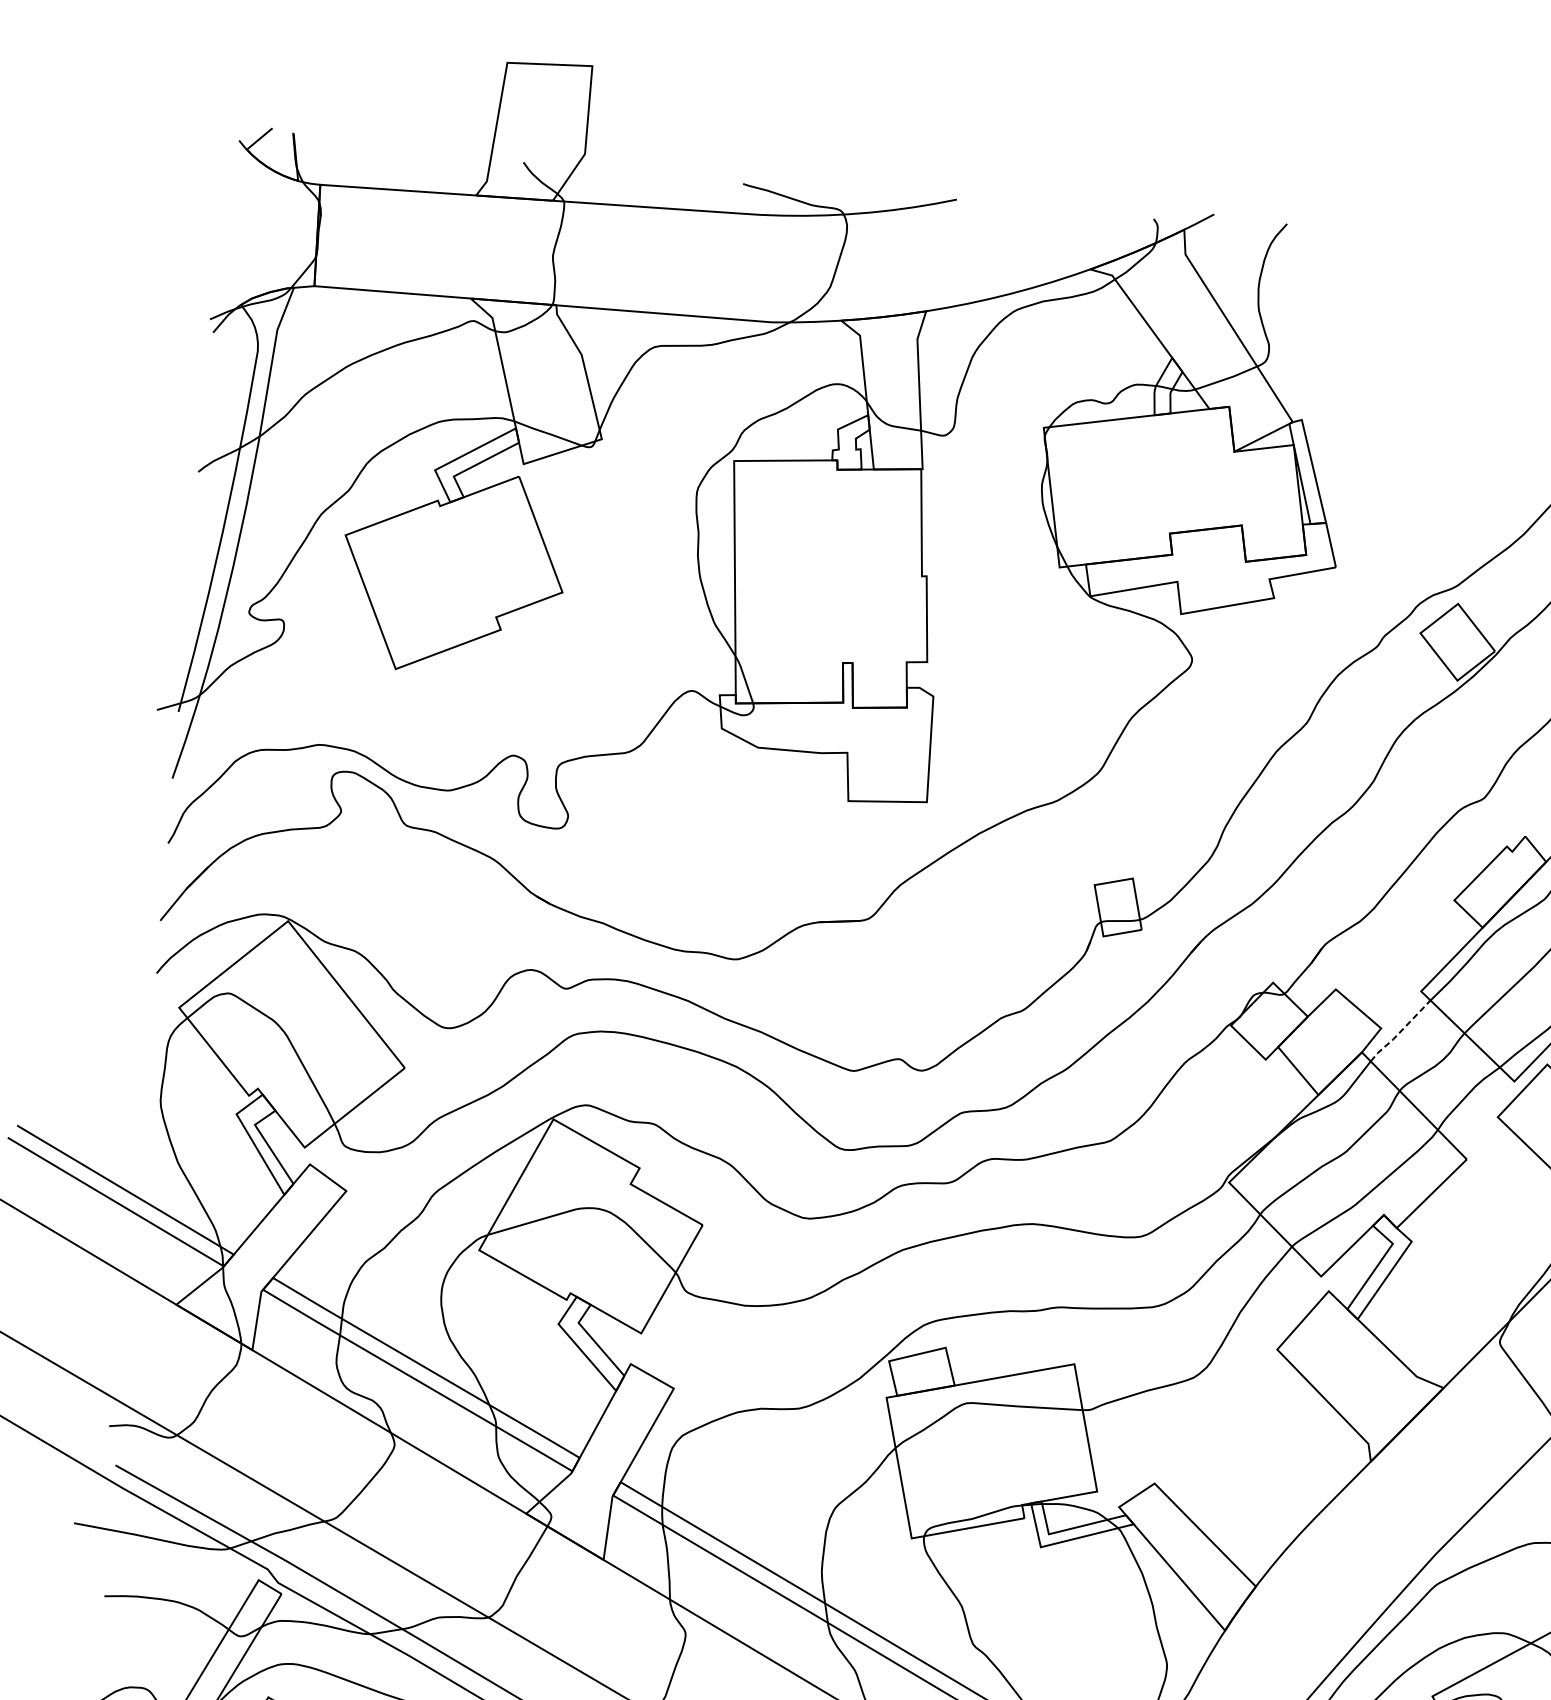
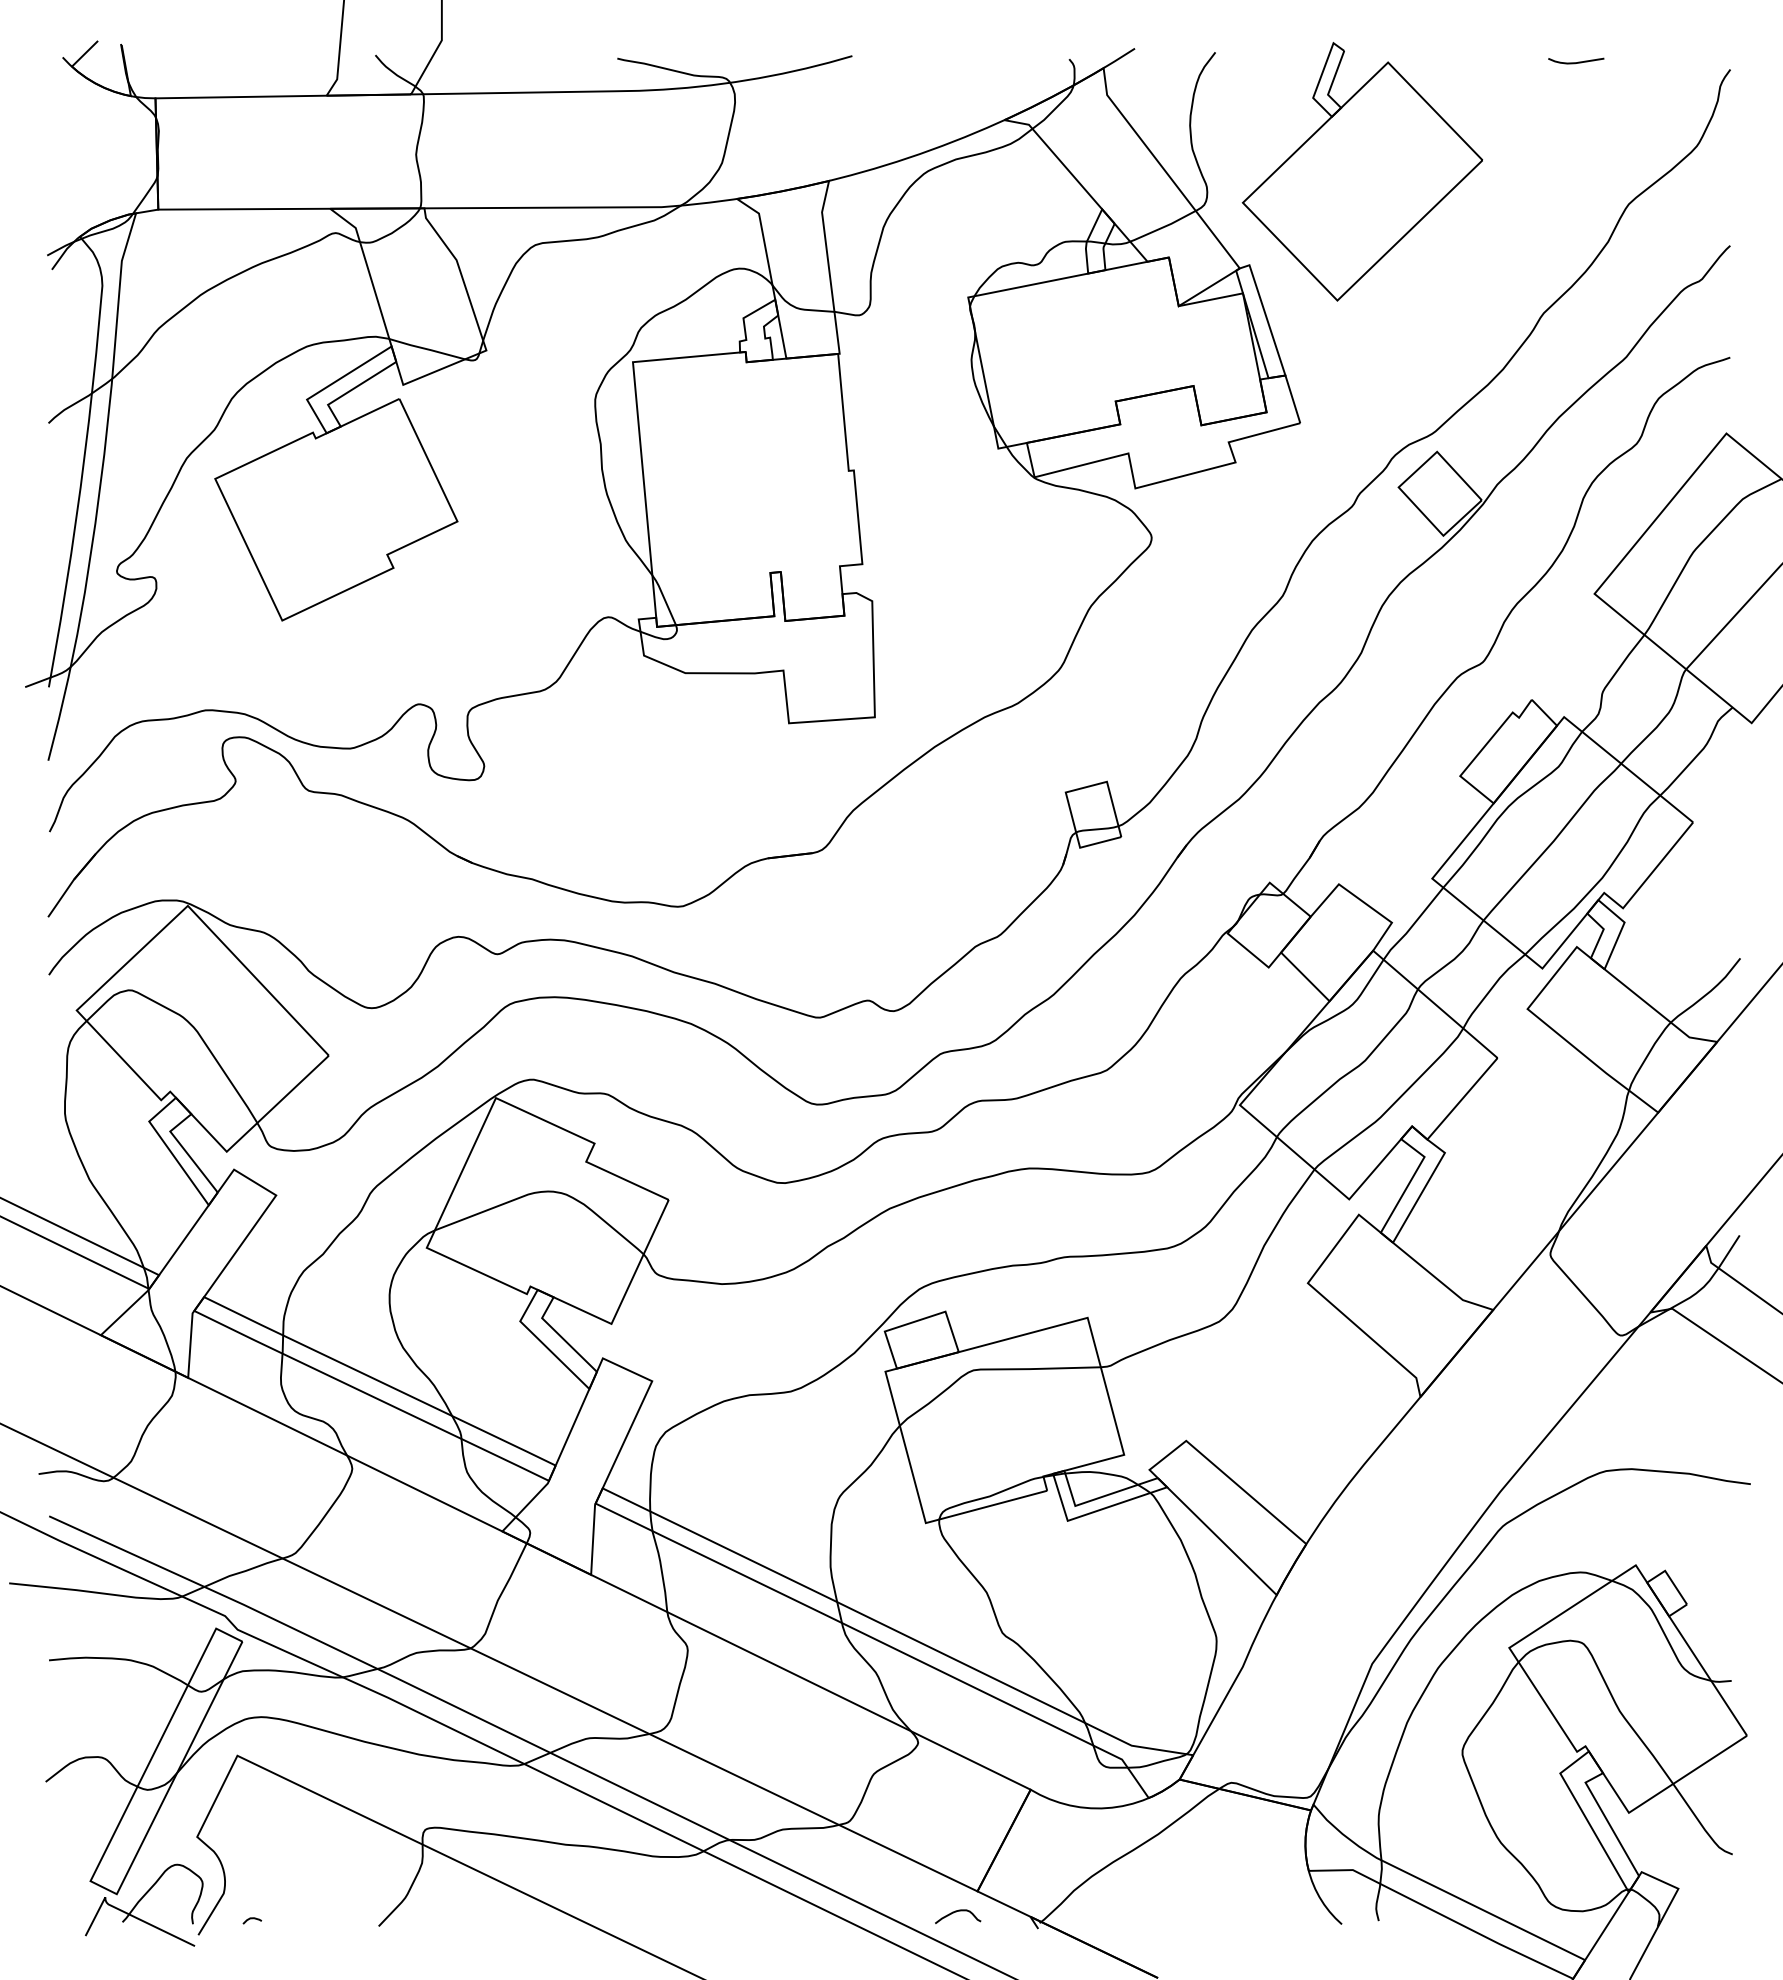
part: (1410, 343) -> (1361, 171), added
line: (1400, 1032) -> (1413, 925), dashed -> solid

